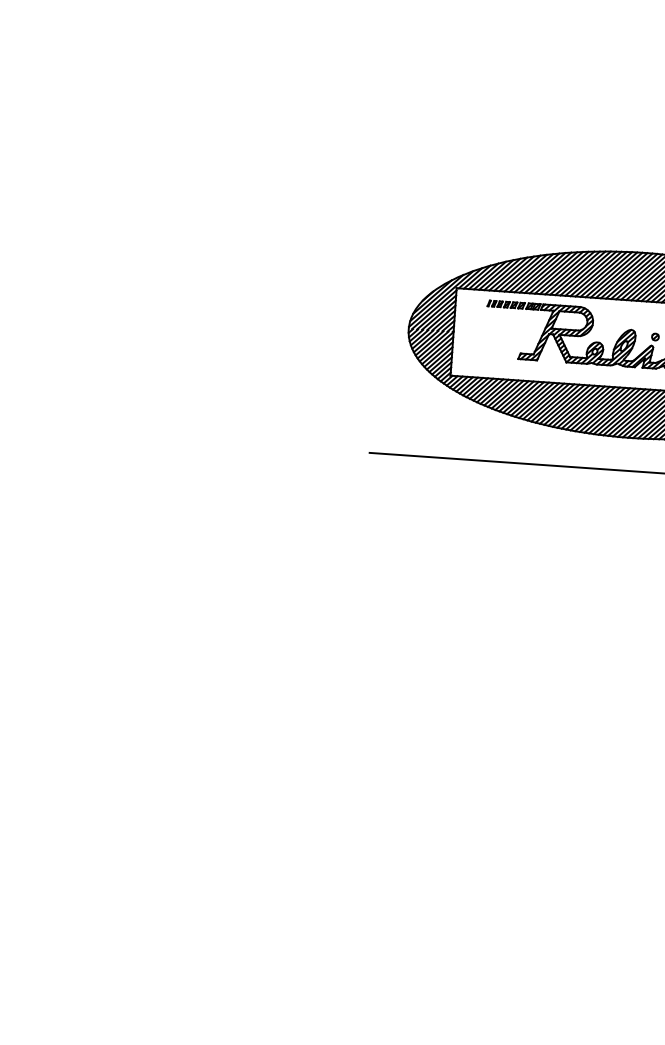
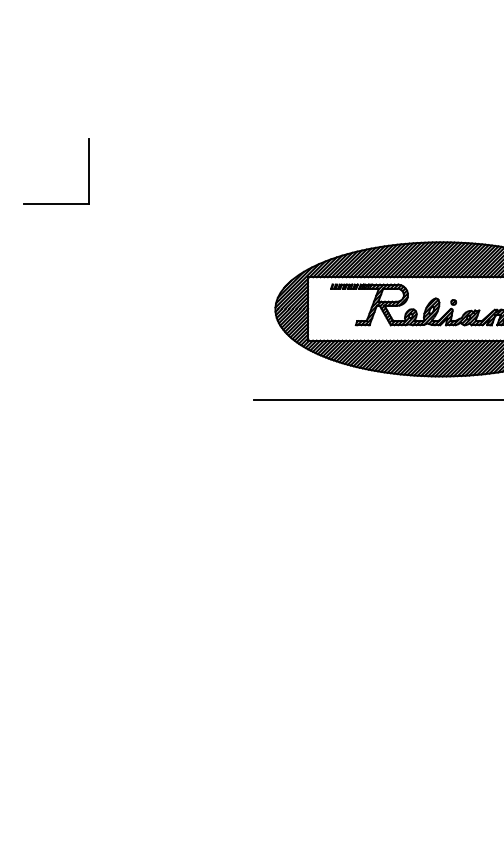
part: (163, 121) -> (88, 171), added

